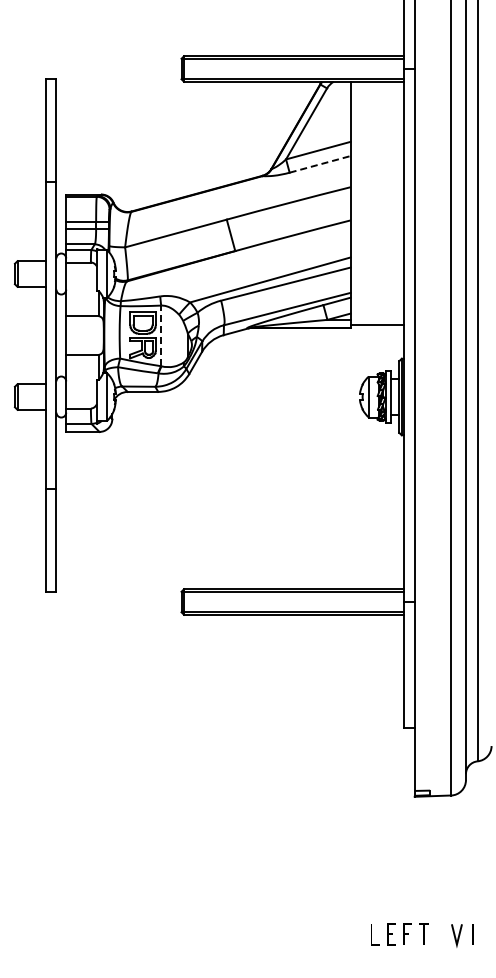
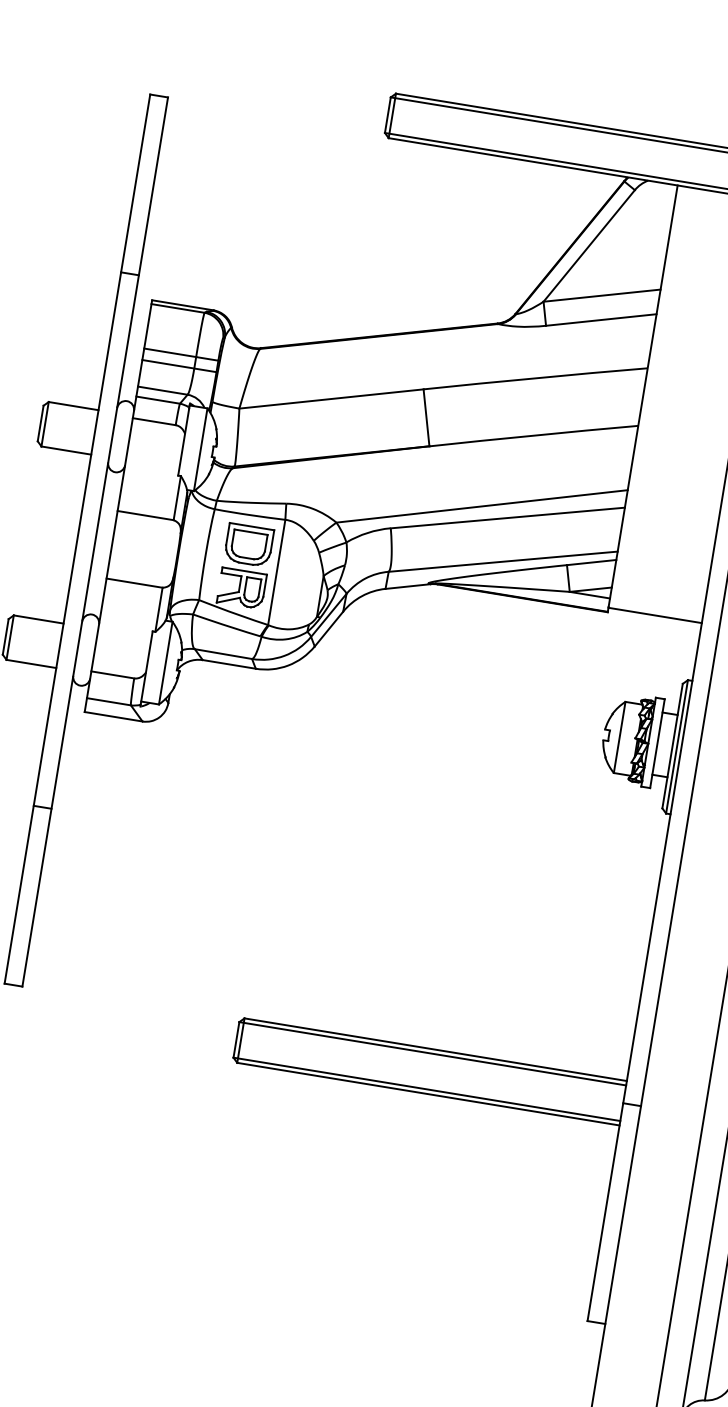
line: (320, 164) -> (601, 320), dashed -> solid
line: (161, 335) -> (277, 571), dashed -> solid

